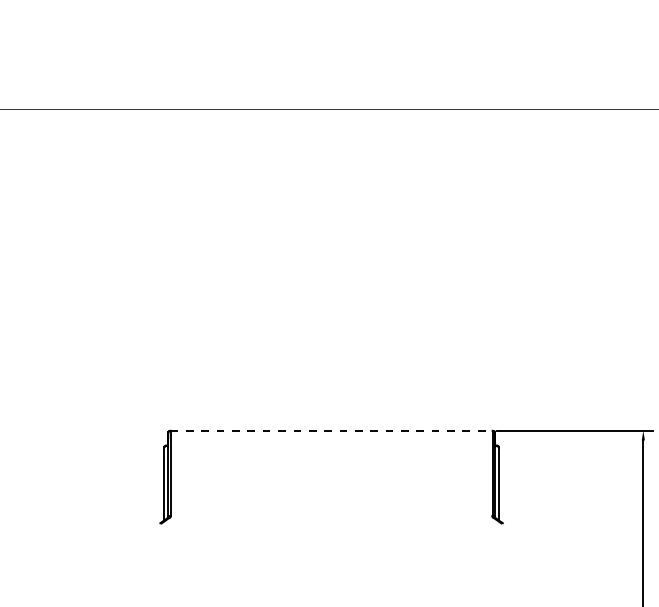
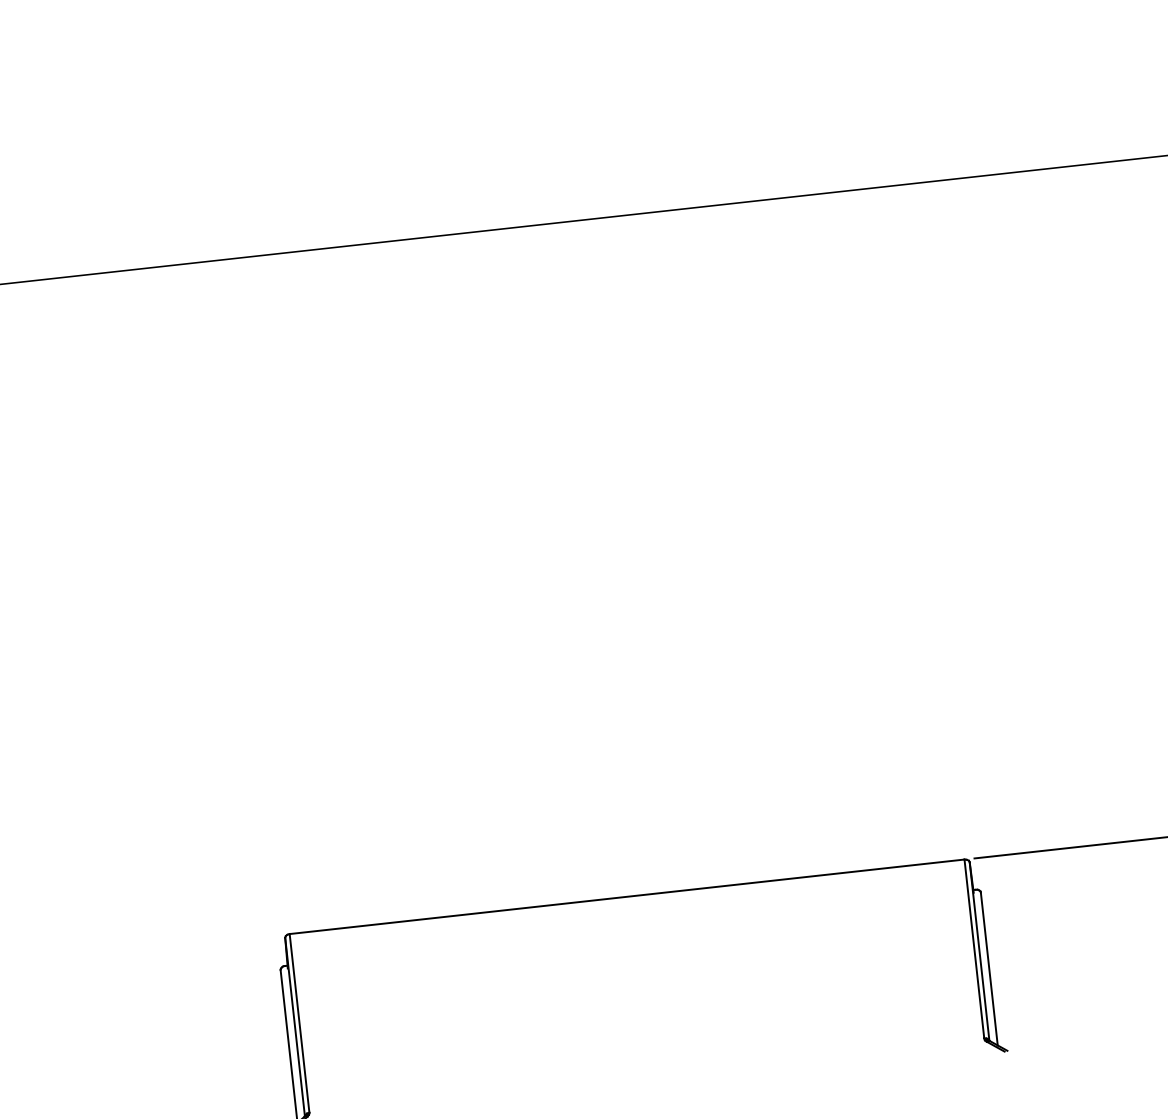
line: (331, 430) -> (626, 896), dashed -> solid

